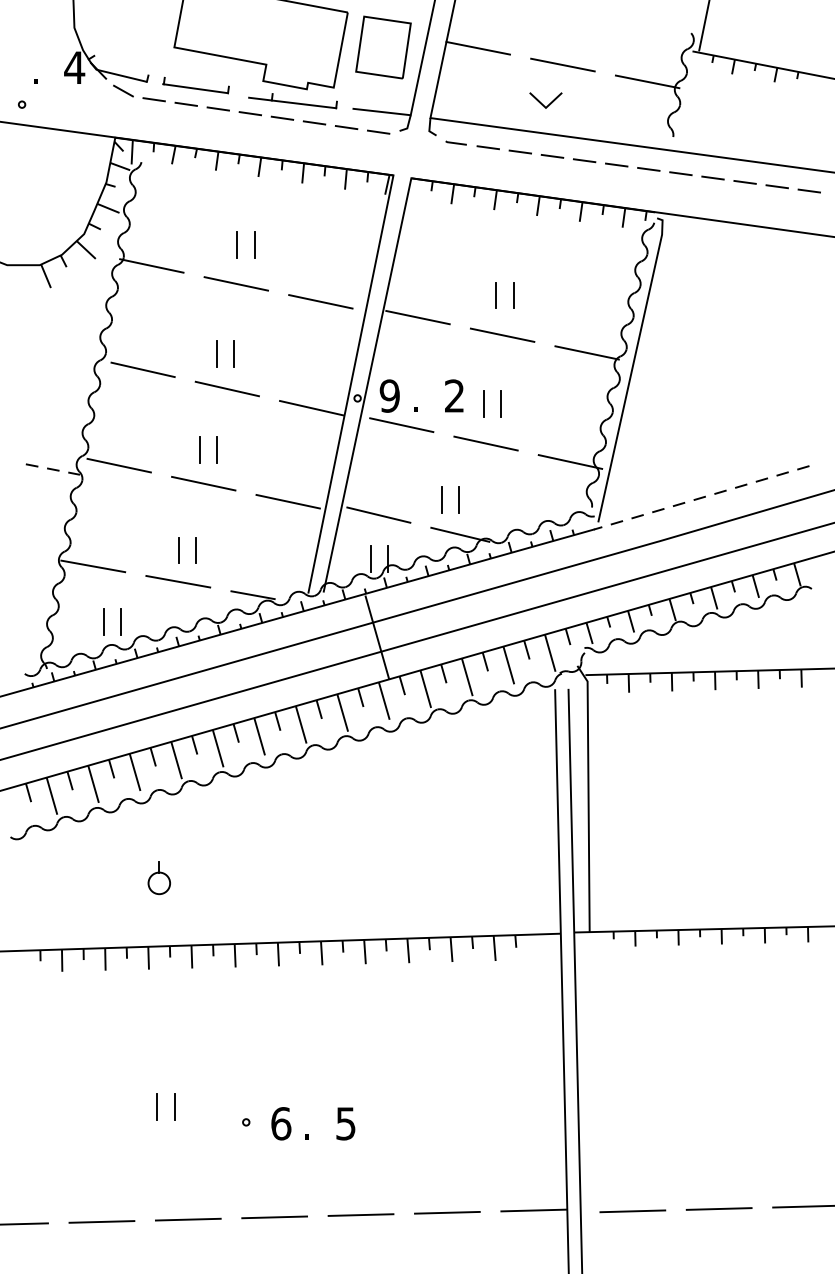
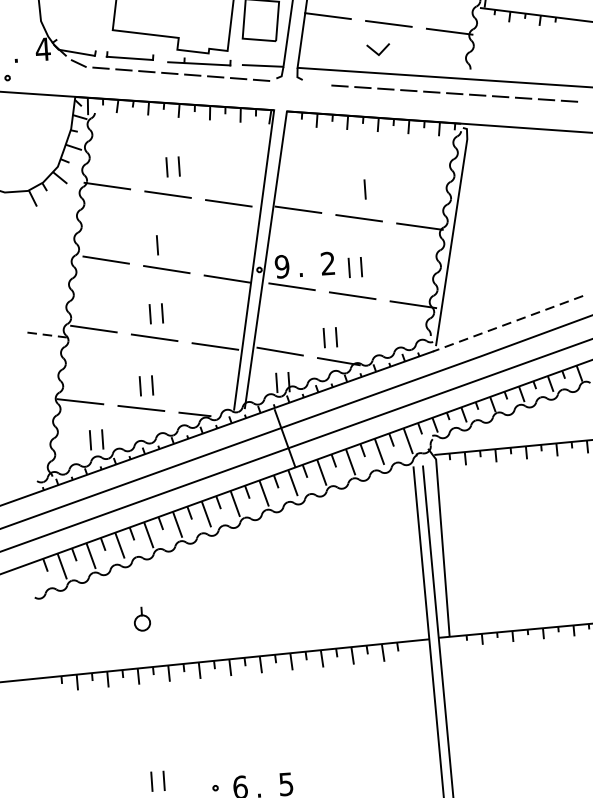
line: (455, 142) -> (316, 83), removed
line: (496, 295) -> (352, 190), removed
line: (233, 353) -> (169, 244), removed

